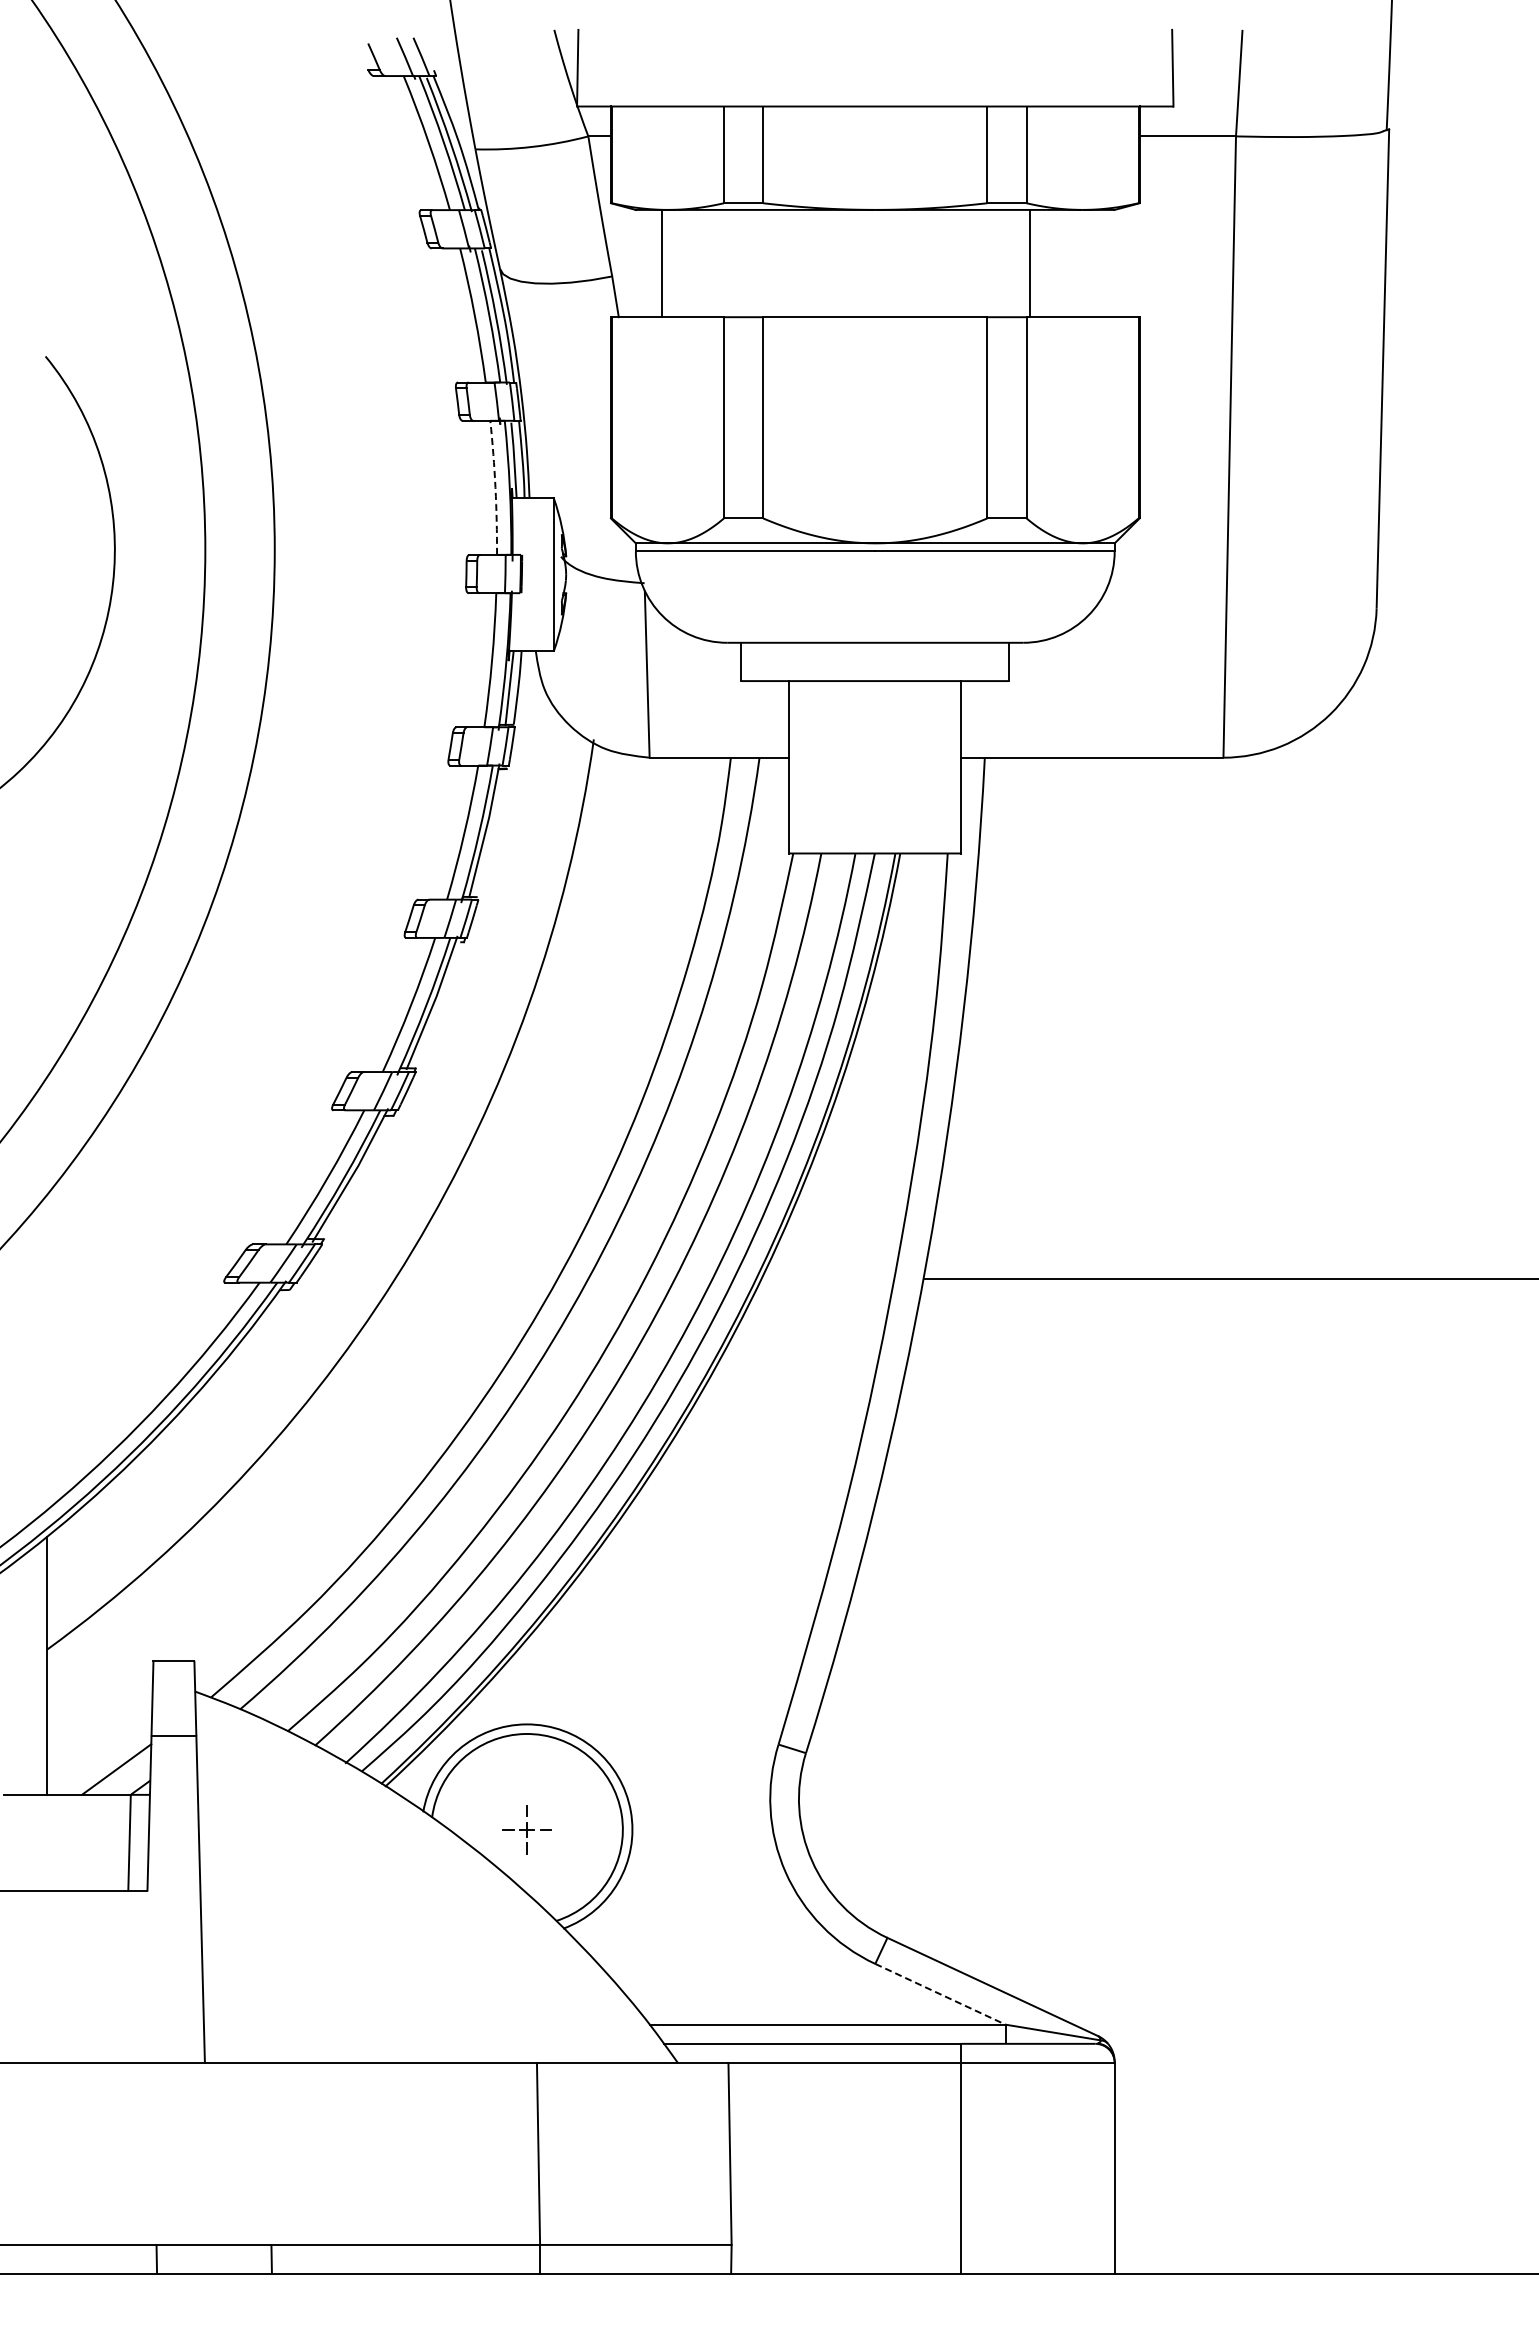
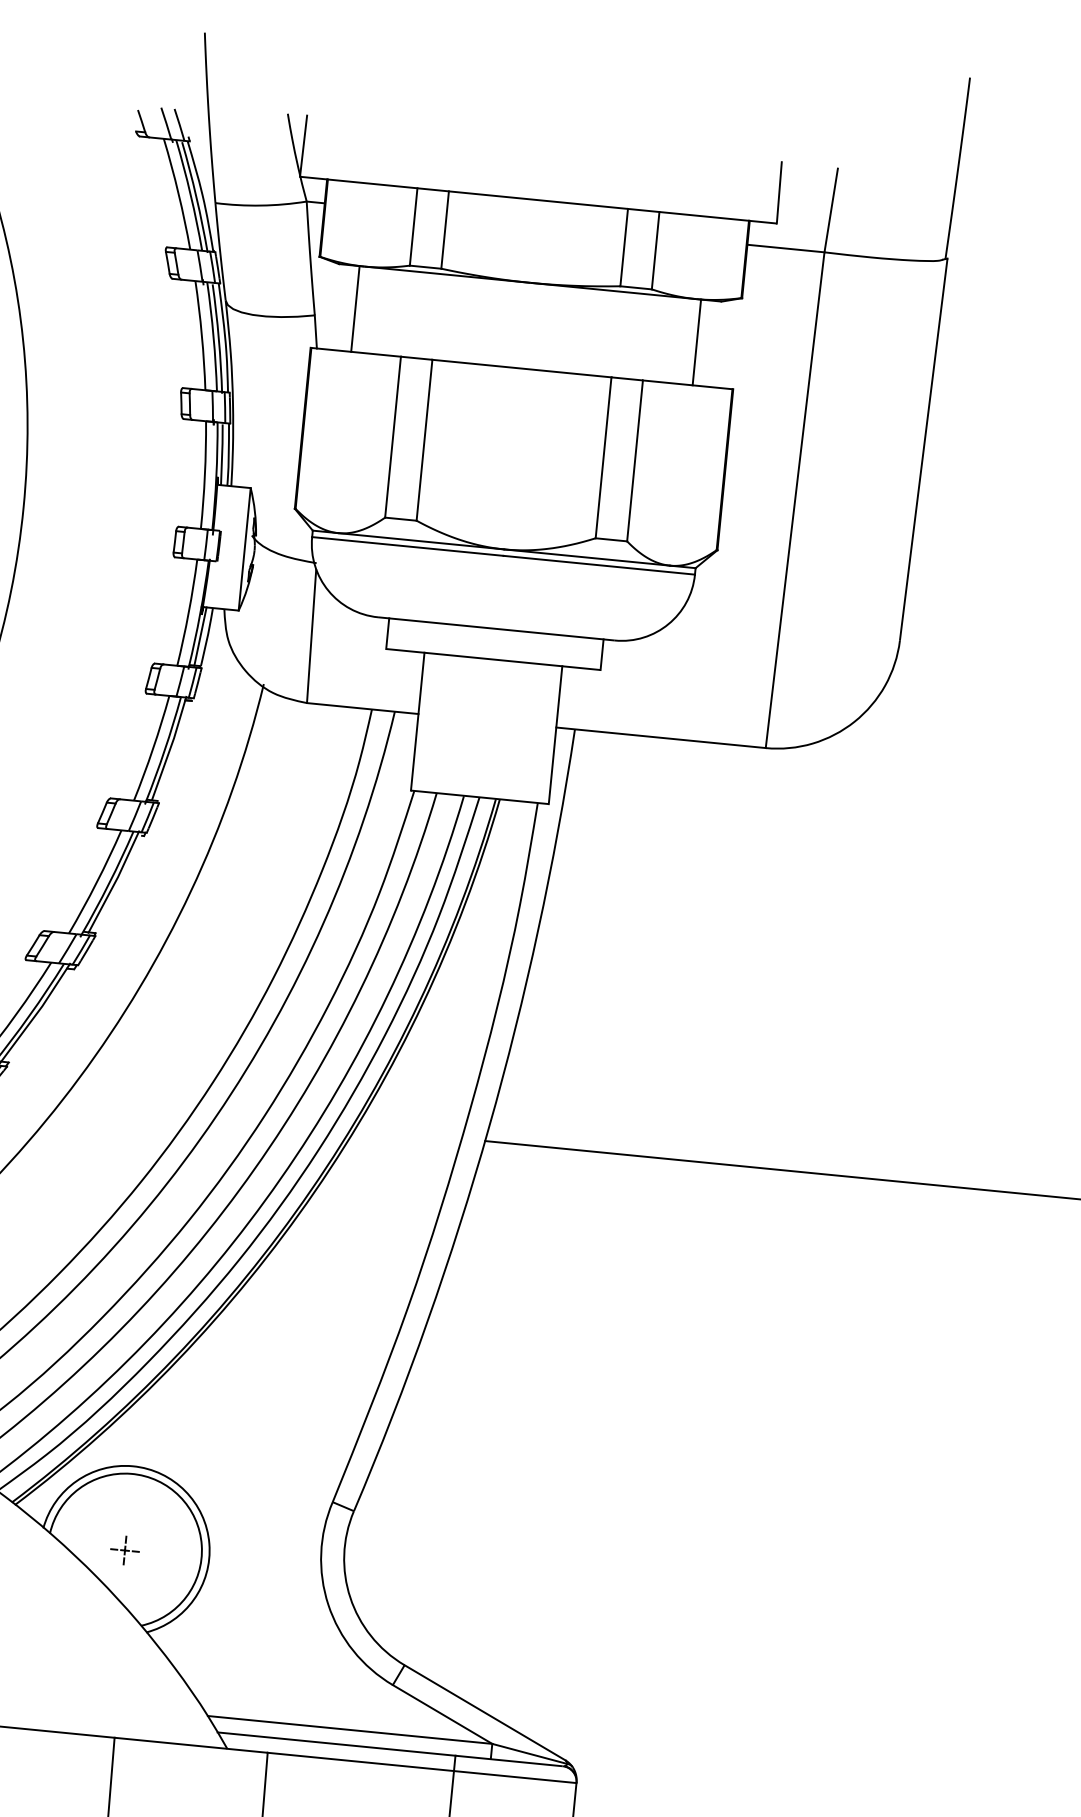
line: (1029, 263) -> (696, 342), moved
arc: (495, 487) -> (204, 474), dashed -> solid
part: (526, 1829) -> (124, 1550), size x0.71
line: (940, 1994) -> (442, 1714), dashed -> solid

